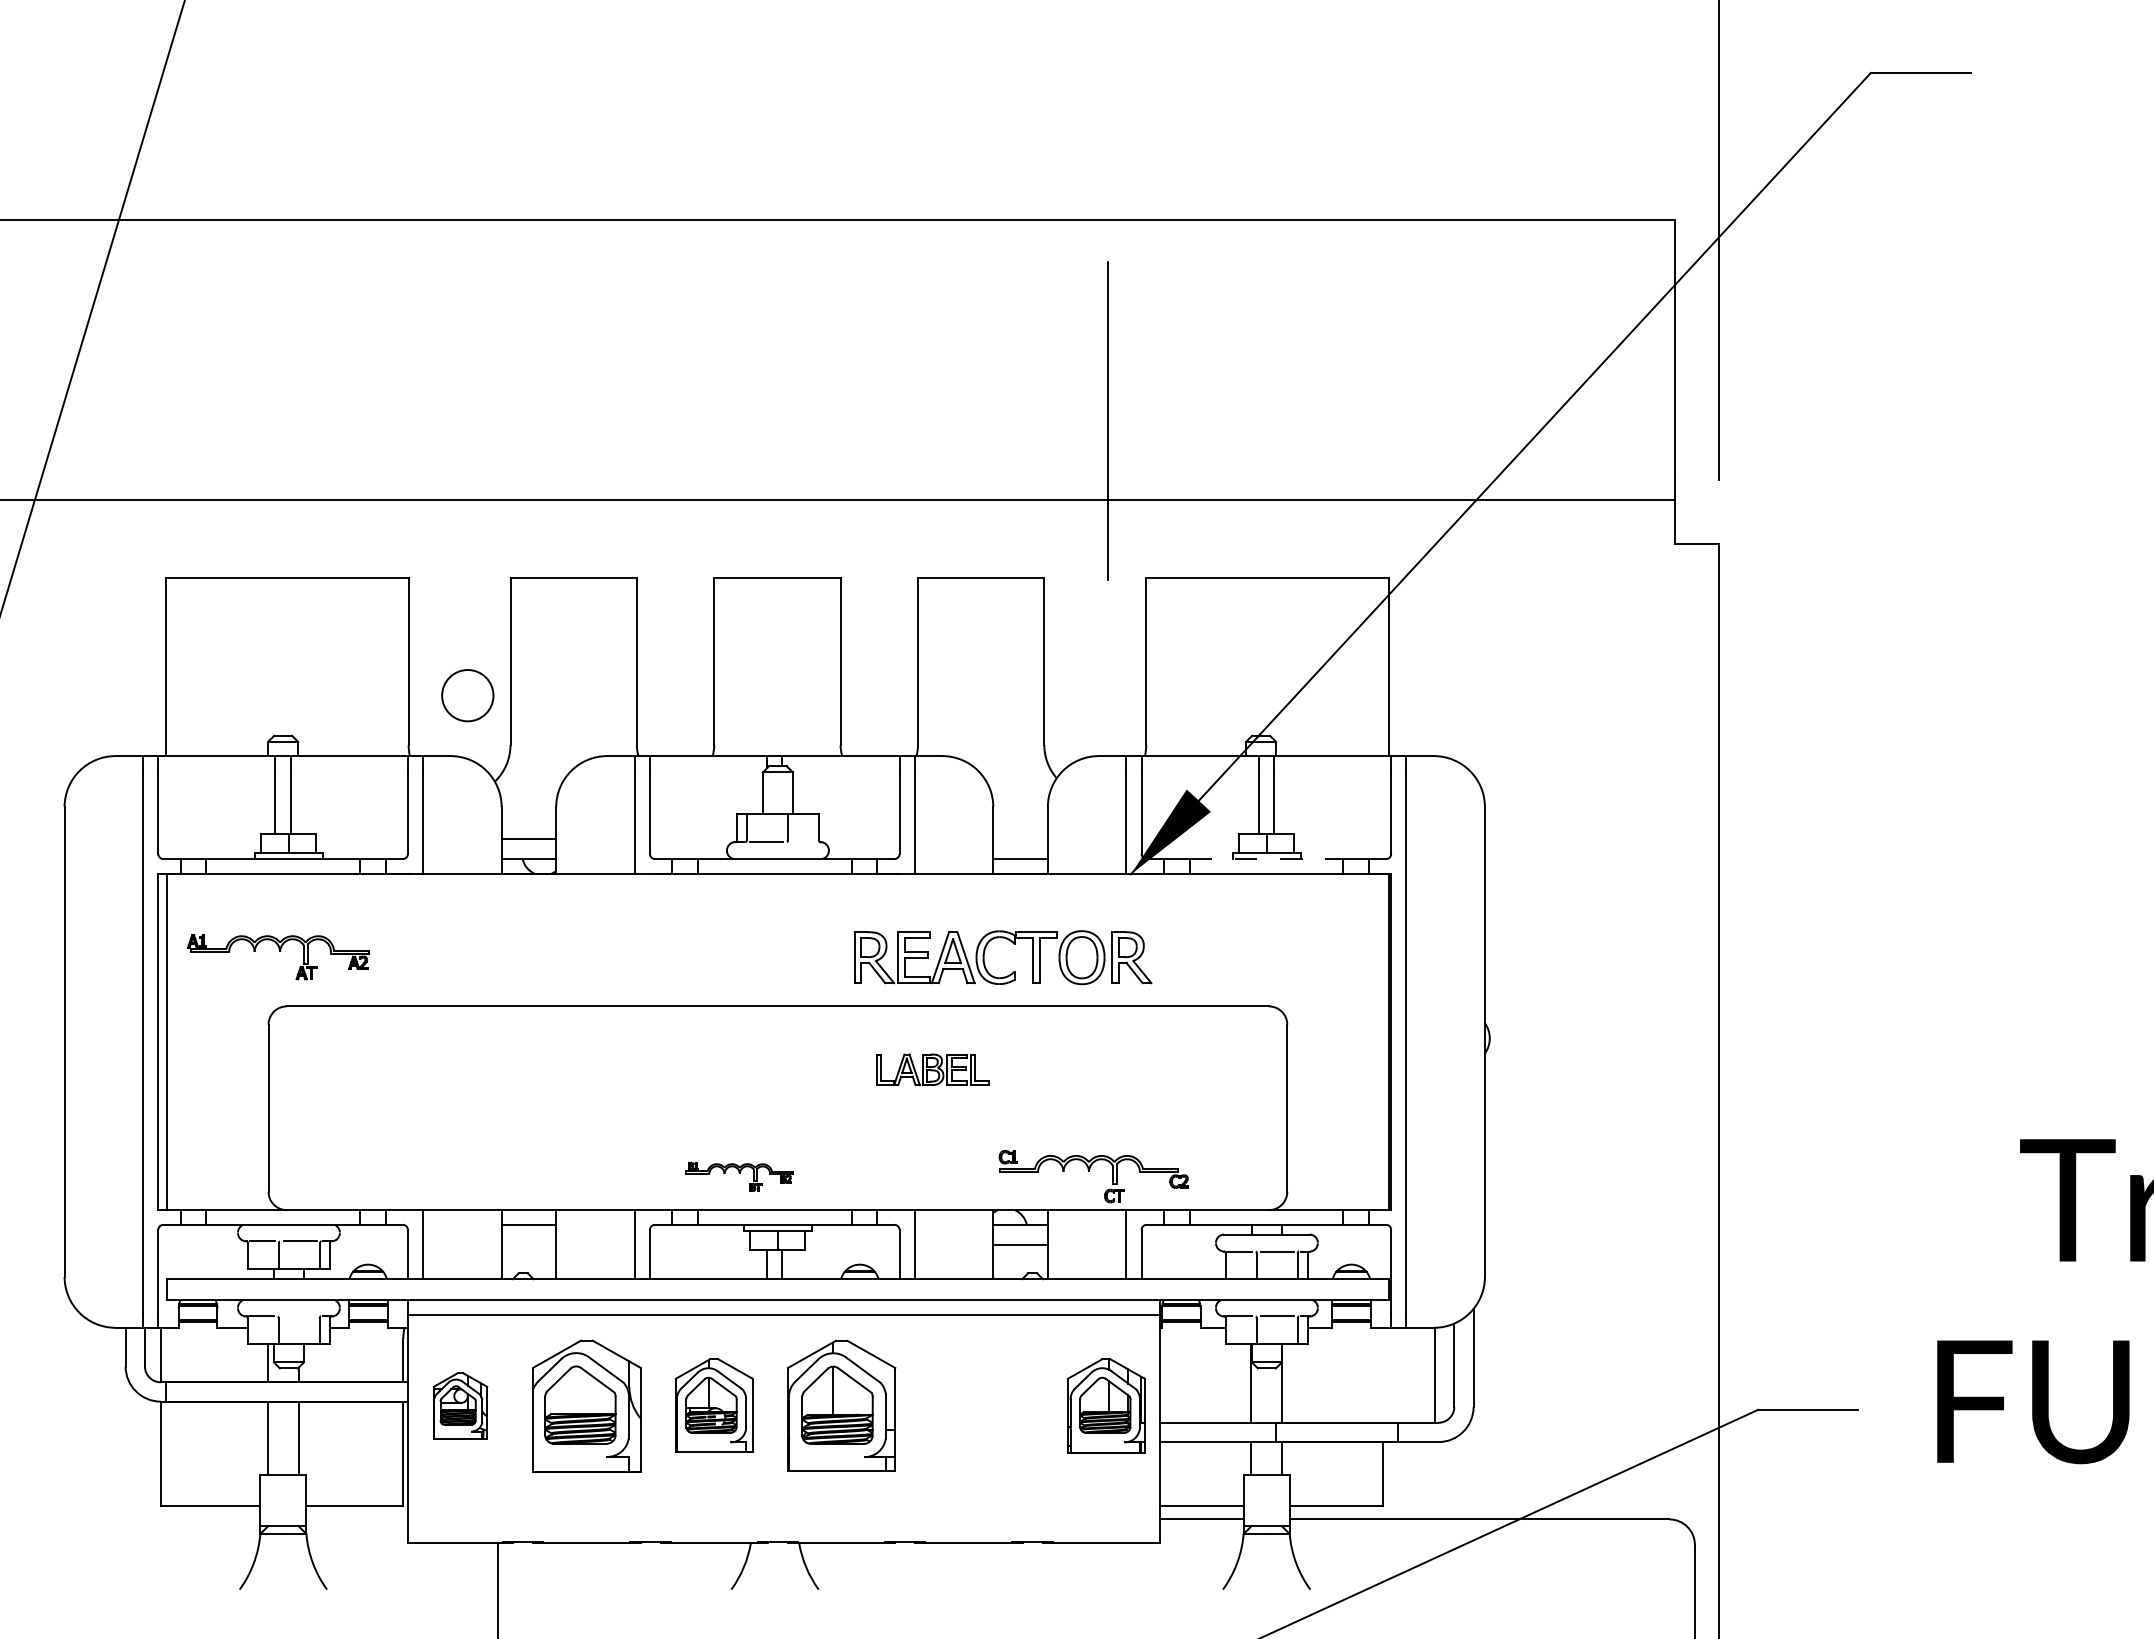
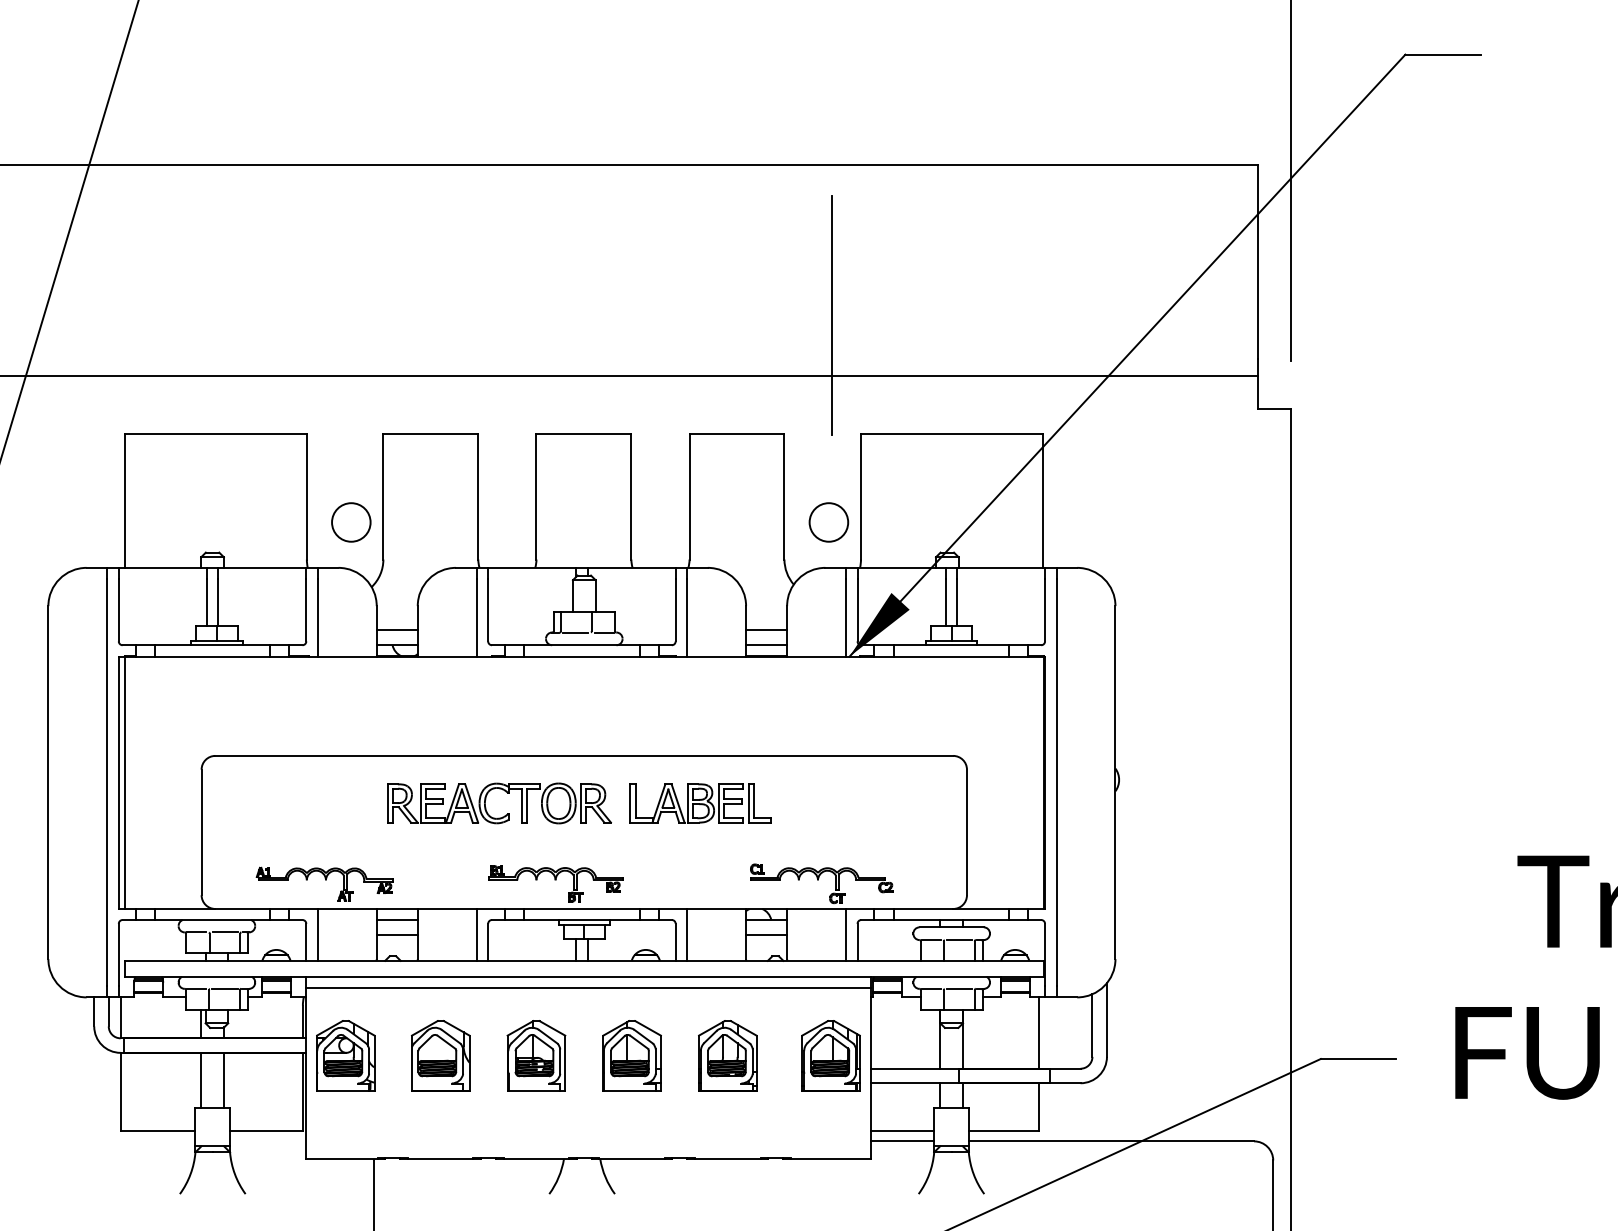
circle: (1103, 695) -> (828, 522), added
line: (1020, 838) -> (766, 629), added
line: (804, 842) -> (604, 632), added
line: (1266, 859) -> (951, 645), dashed -> solid
part: (1013, 944) -> (507, 793), moved
part: (279, 951) -> (325, 879), moved
part: (932, 1069) -> (700, 803), size x1.67
part: (739, 1176) -> (555, 883), size x1.67
line: (528, 1245) -> (396, 935), added
line: (299, 1316) -> (224, 988), added
line: (1435, 1374) -> (1039, 1032), moved
part: (460, 1405) -> (345, 1055), size x1.43
part: (586, 1405) -> (440, 1055), size x0.71
part: (841, 1405) -> (632, 1055), size x0.71
part: (968, 1405) -> (727, 1055), added

